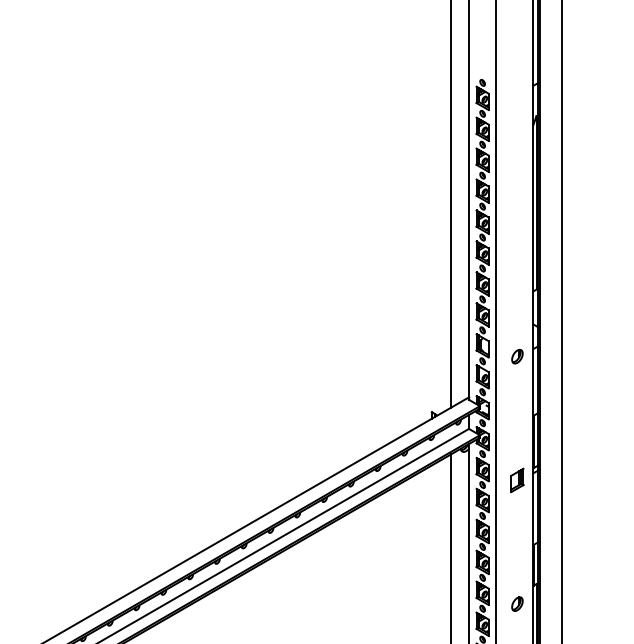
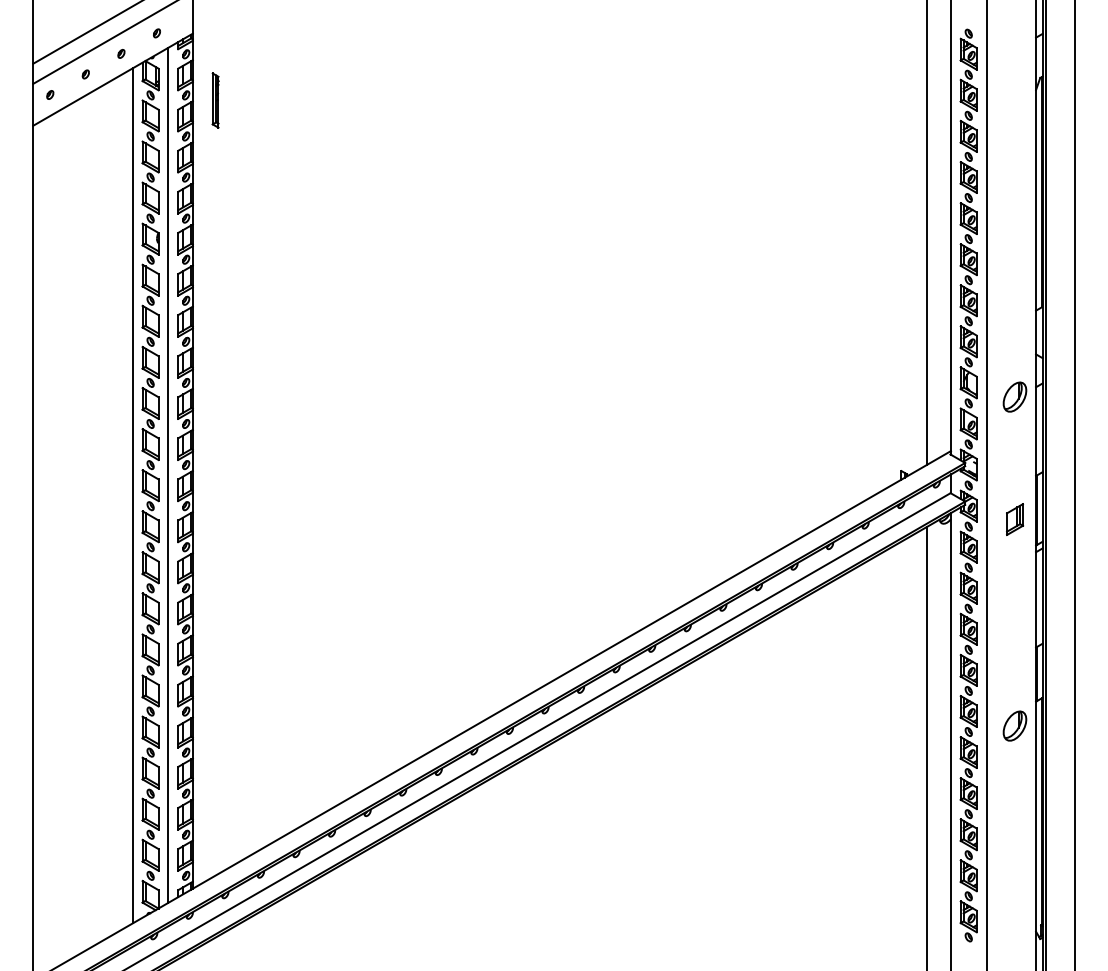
part: (517, 356) -> (1014, 397), size x1.6
part: (517, 480) -> (1015, 519), moved
part: (517, 603) -> (1014, 725), size x1.6

